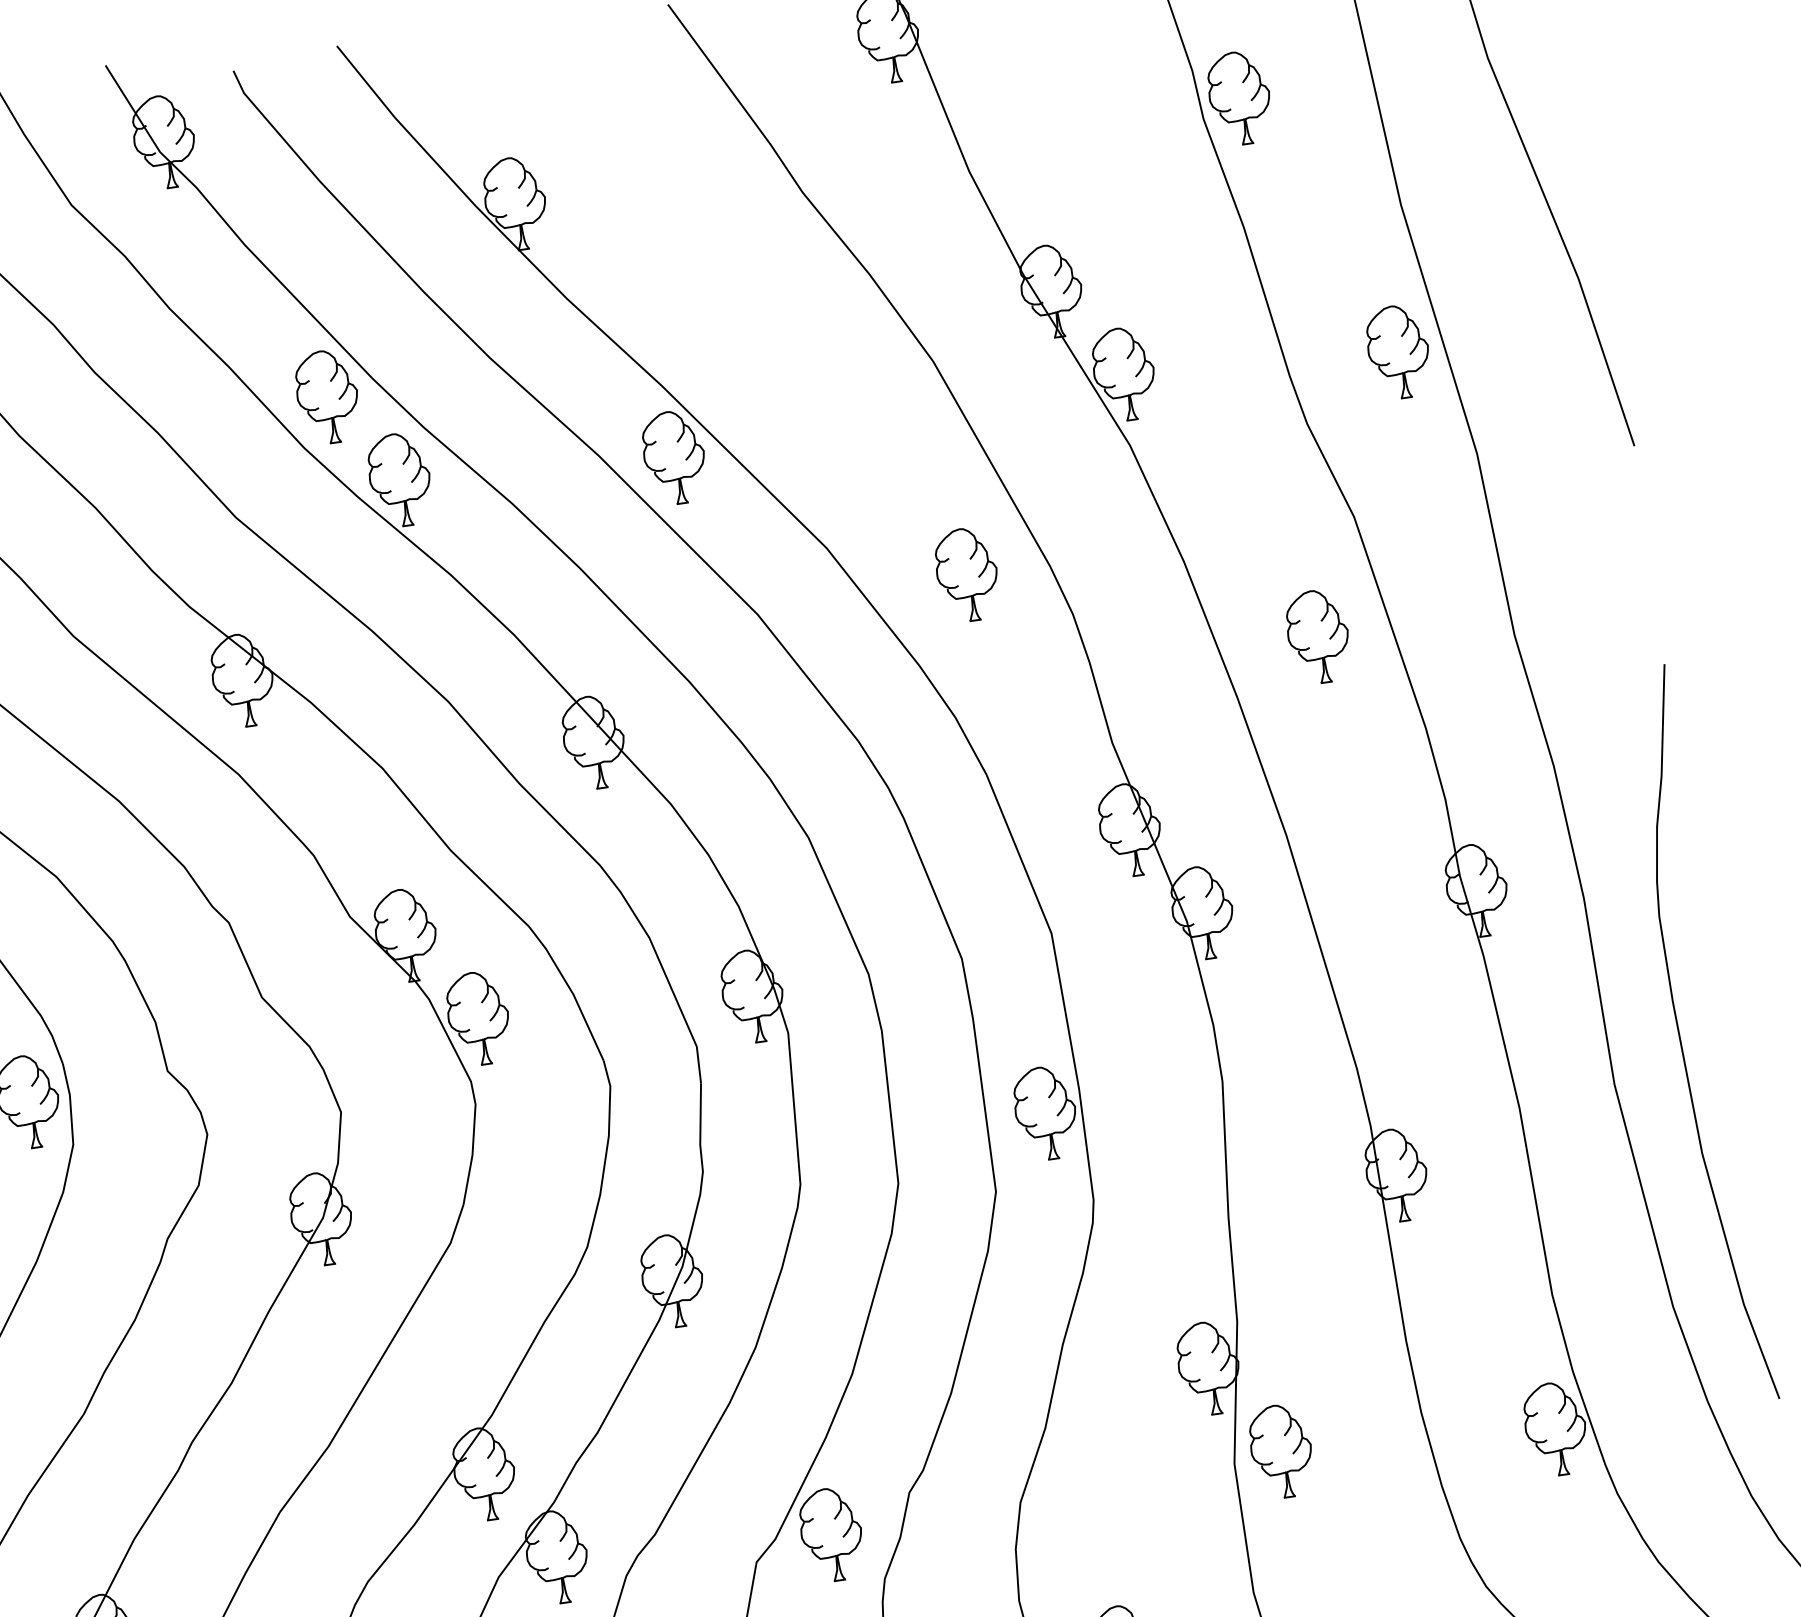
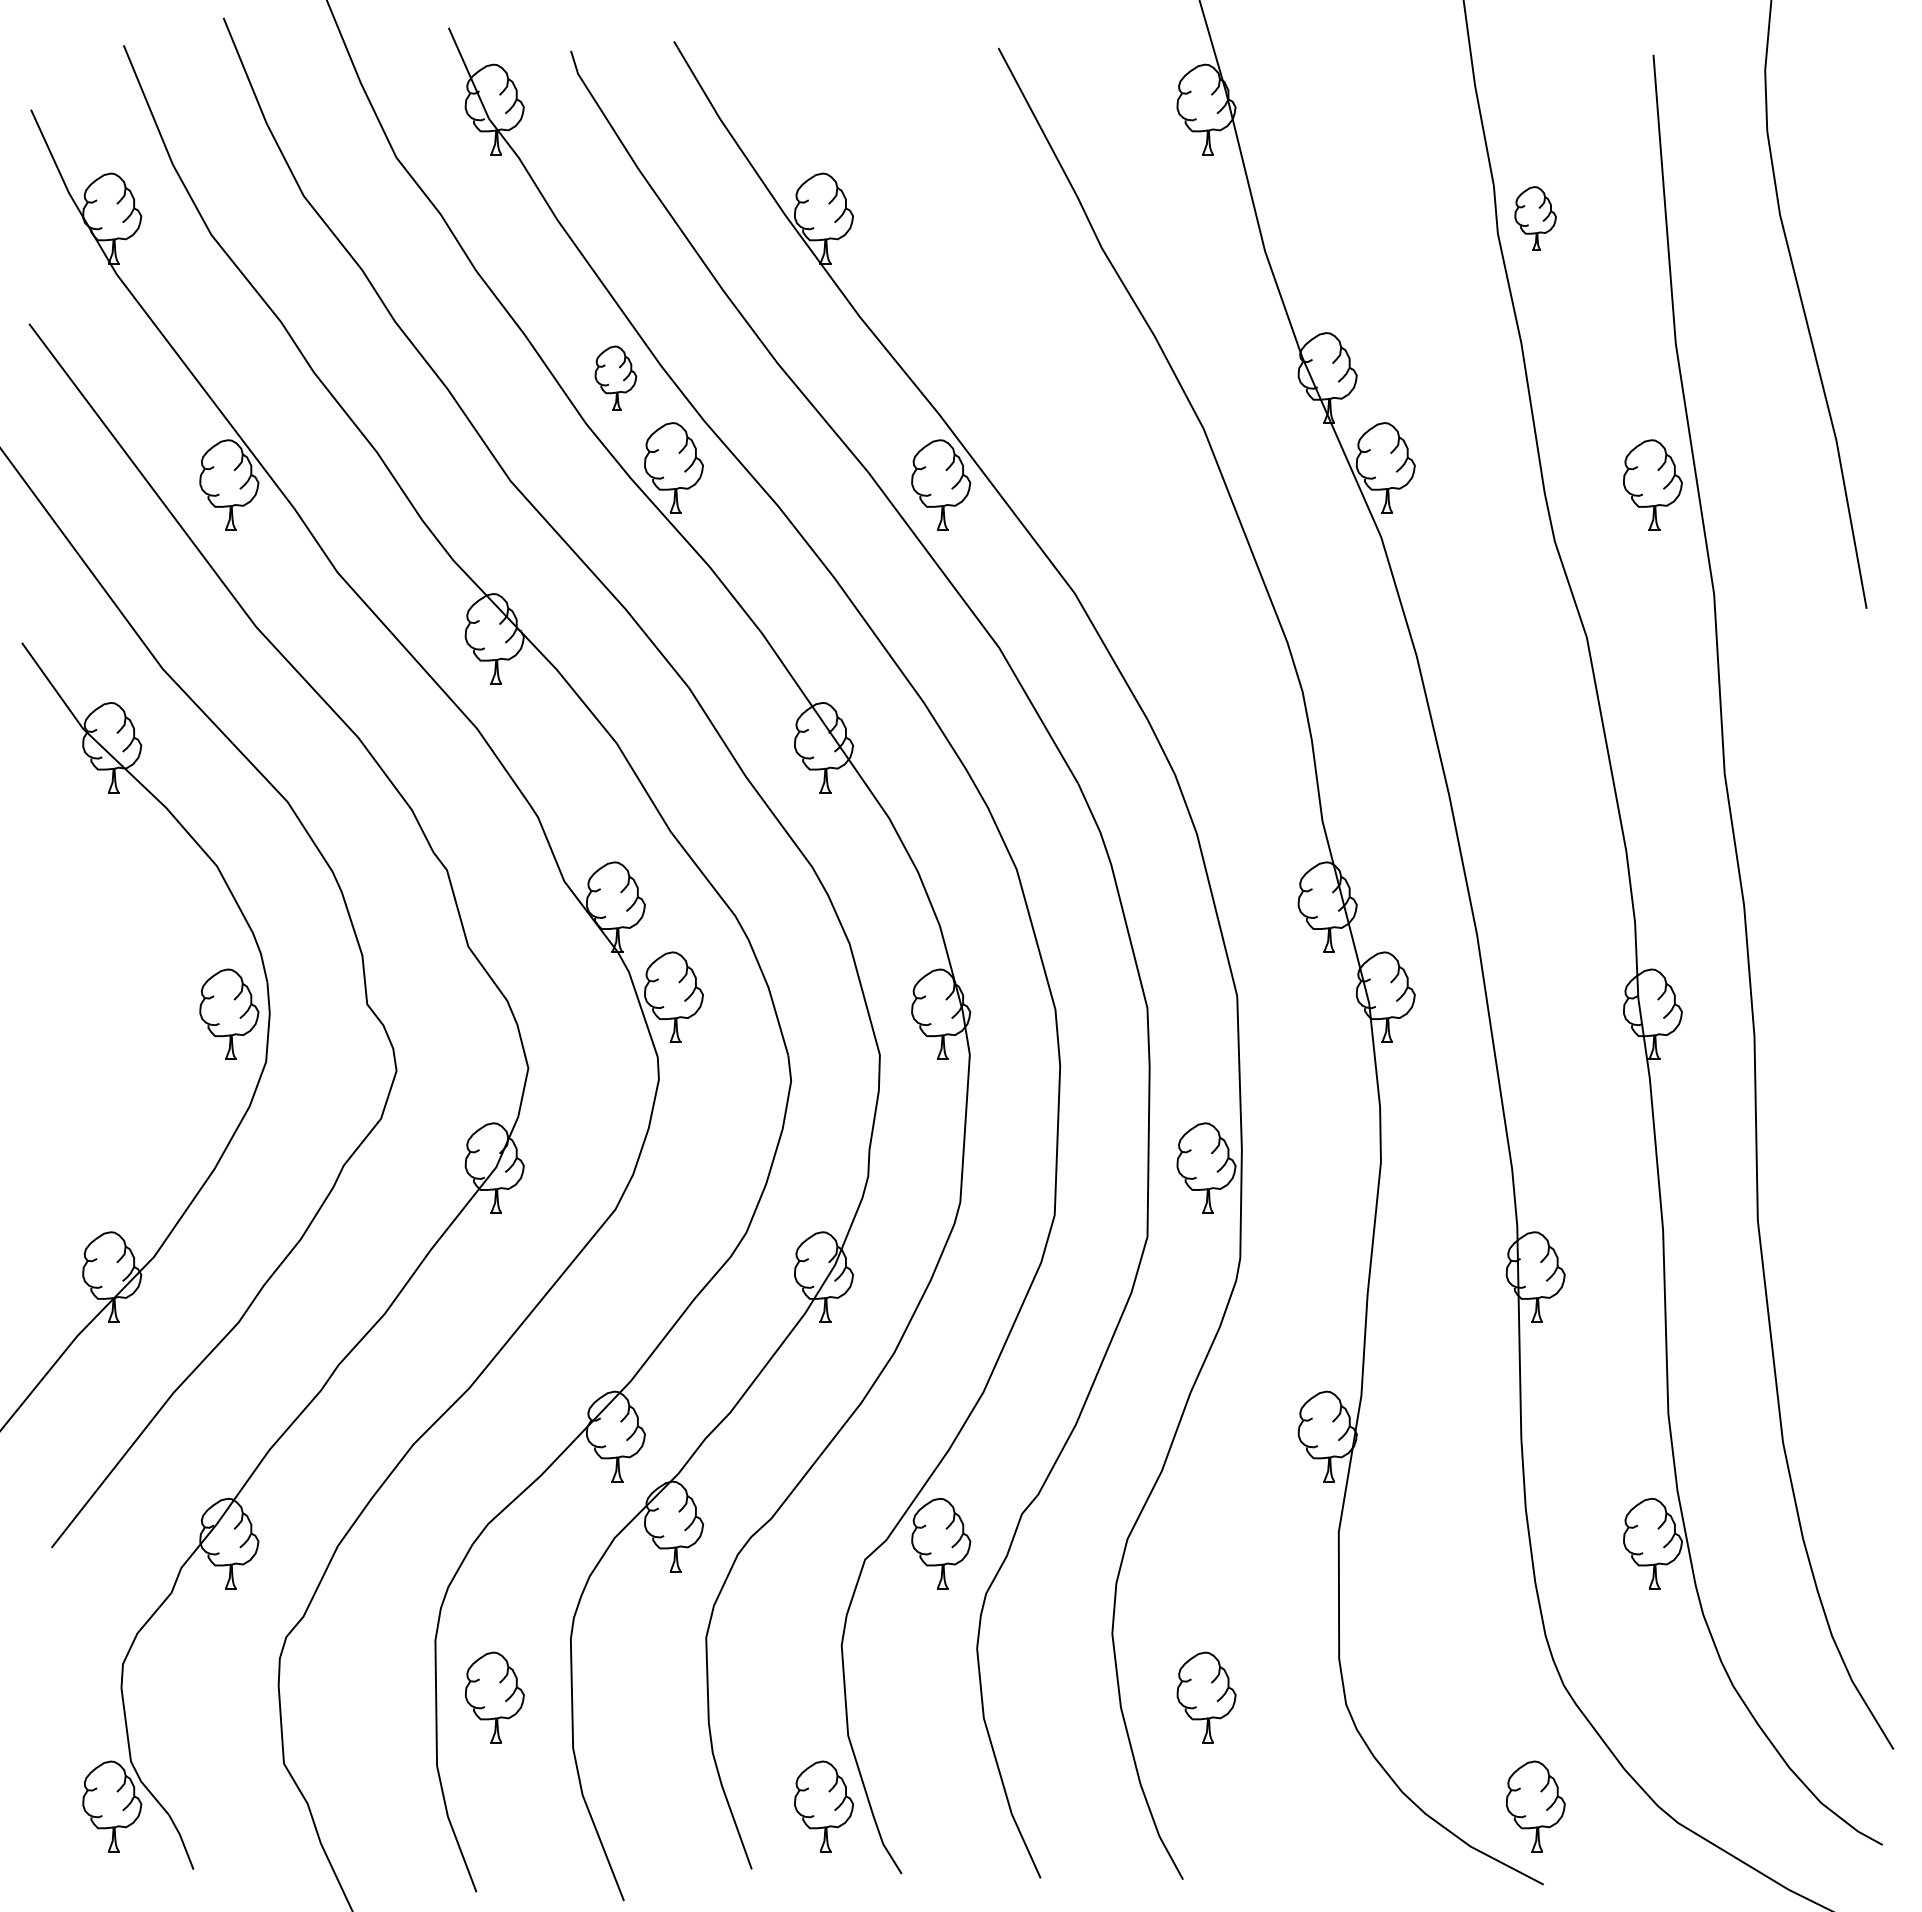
part: (1239, 98) -> (1535, 218), size x0.7
part: (327, 396) -> (615, 377), size x0.7
part: (967, 574) -> (1206, 638), removed
part: (1318, 636) -> (1535, 747), removed
curve: (1680, 1036) -> (1828, 1183), removed
part: (1281, 1451) -> (1385, 1526), removed

